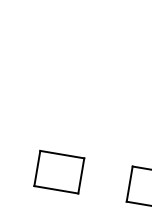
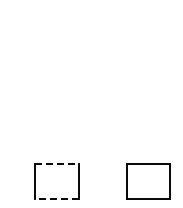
line: (61, 154) -> (56, 164), solid -> dashed
line: (55, 190) -> (56, 199), solid -> dashed

